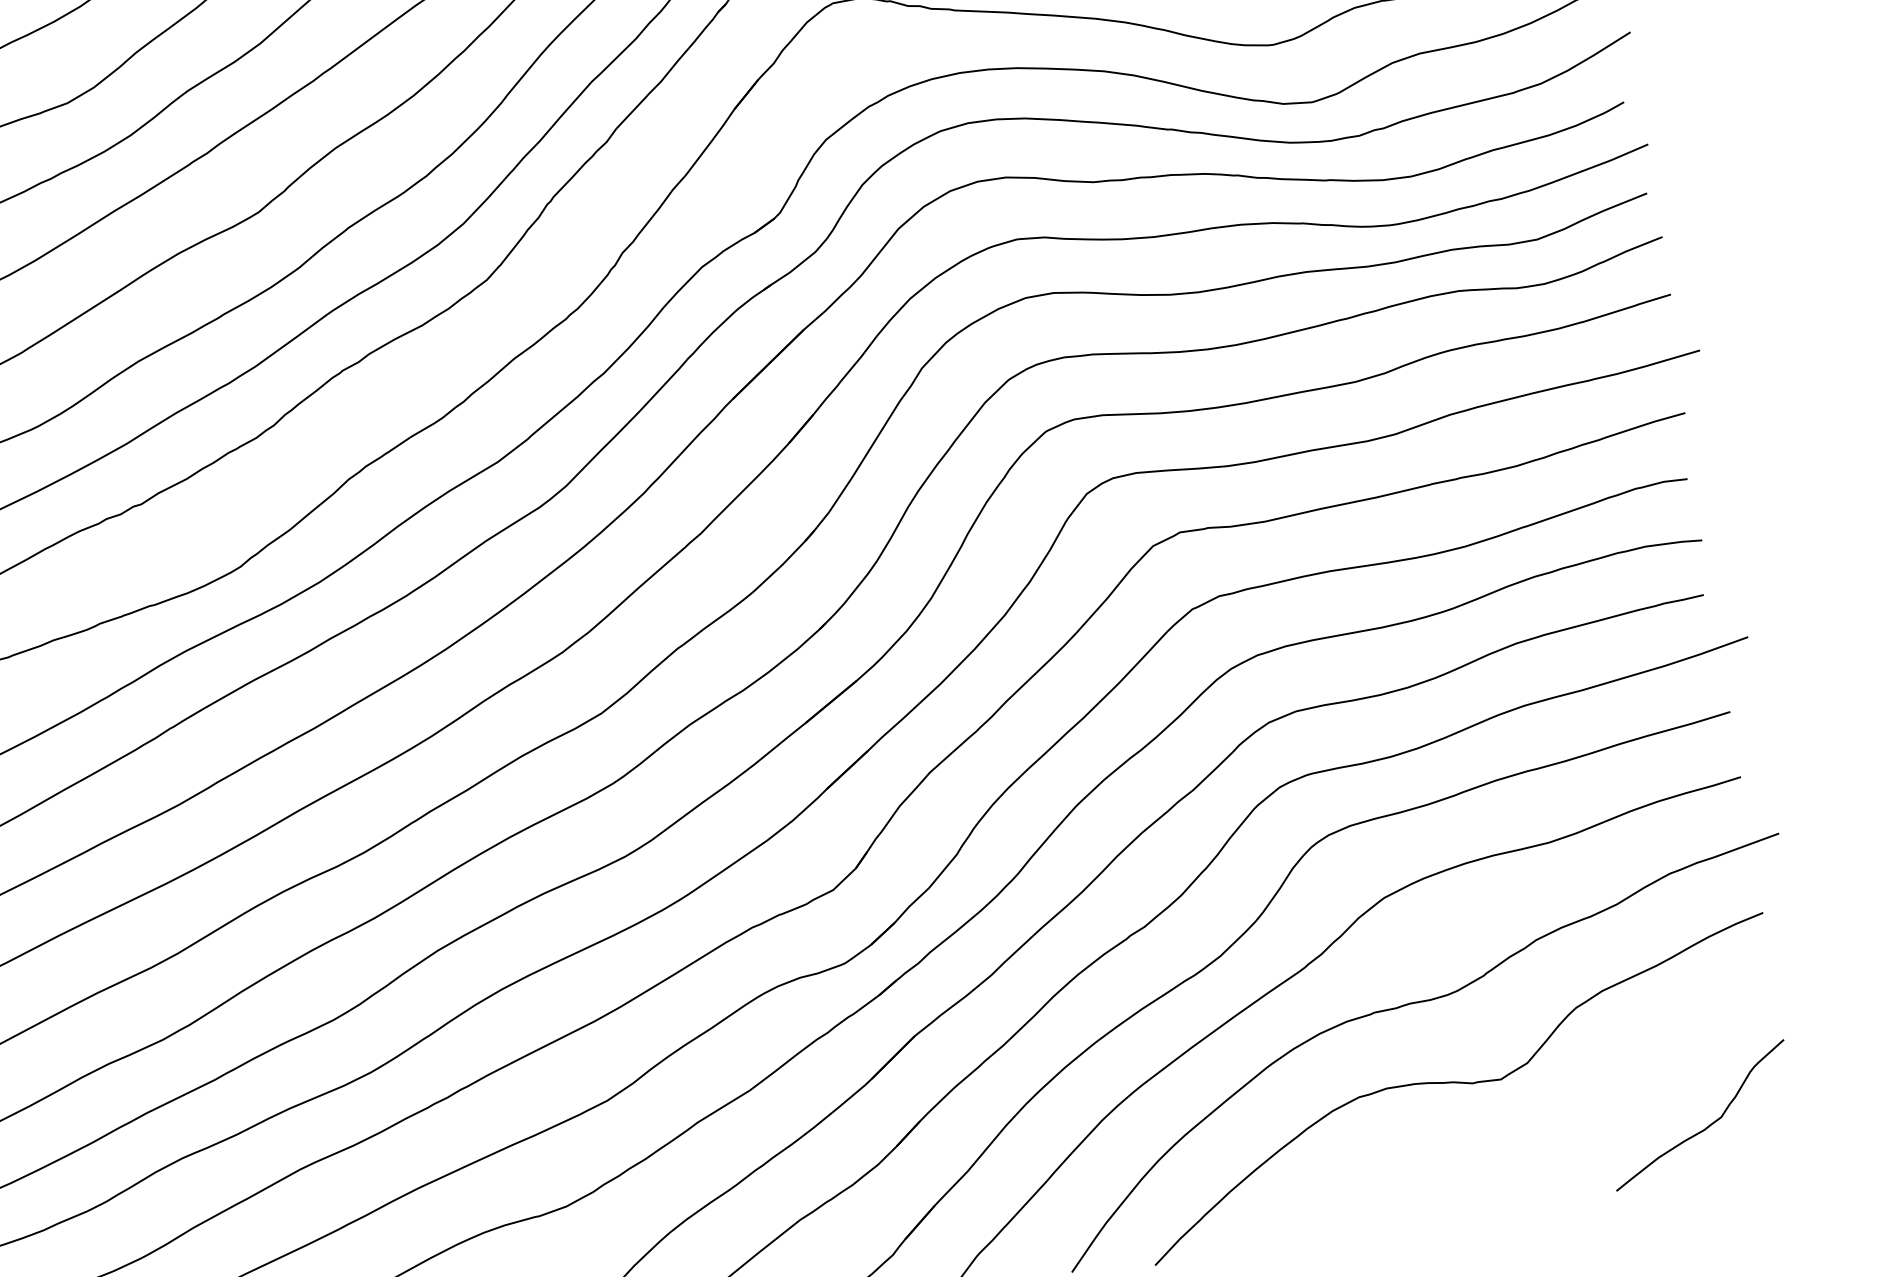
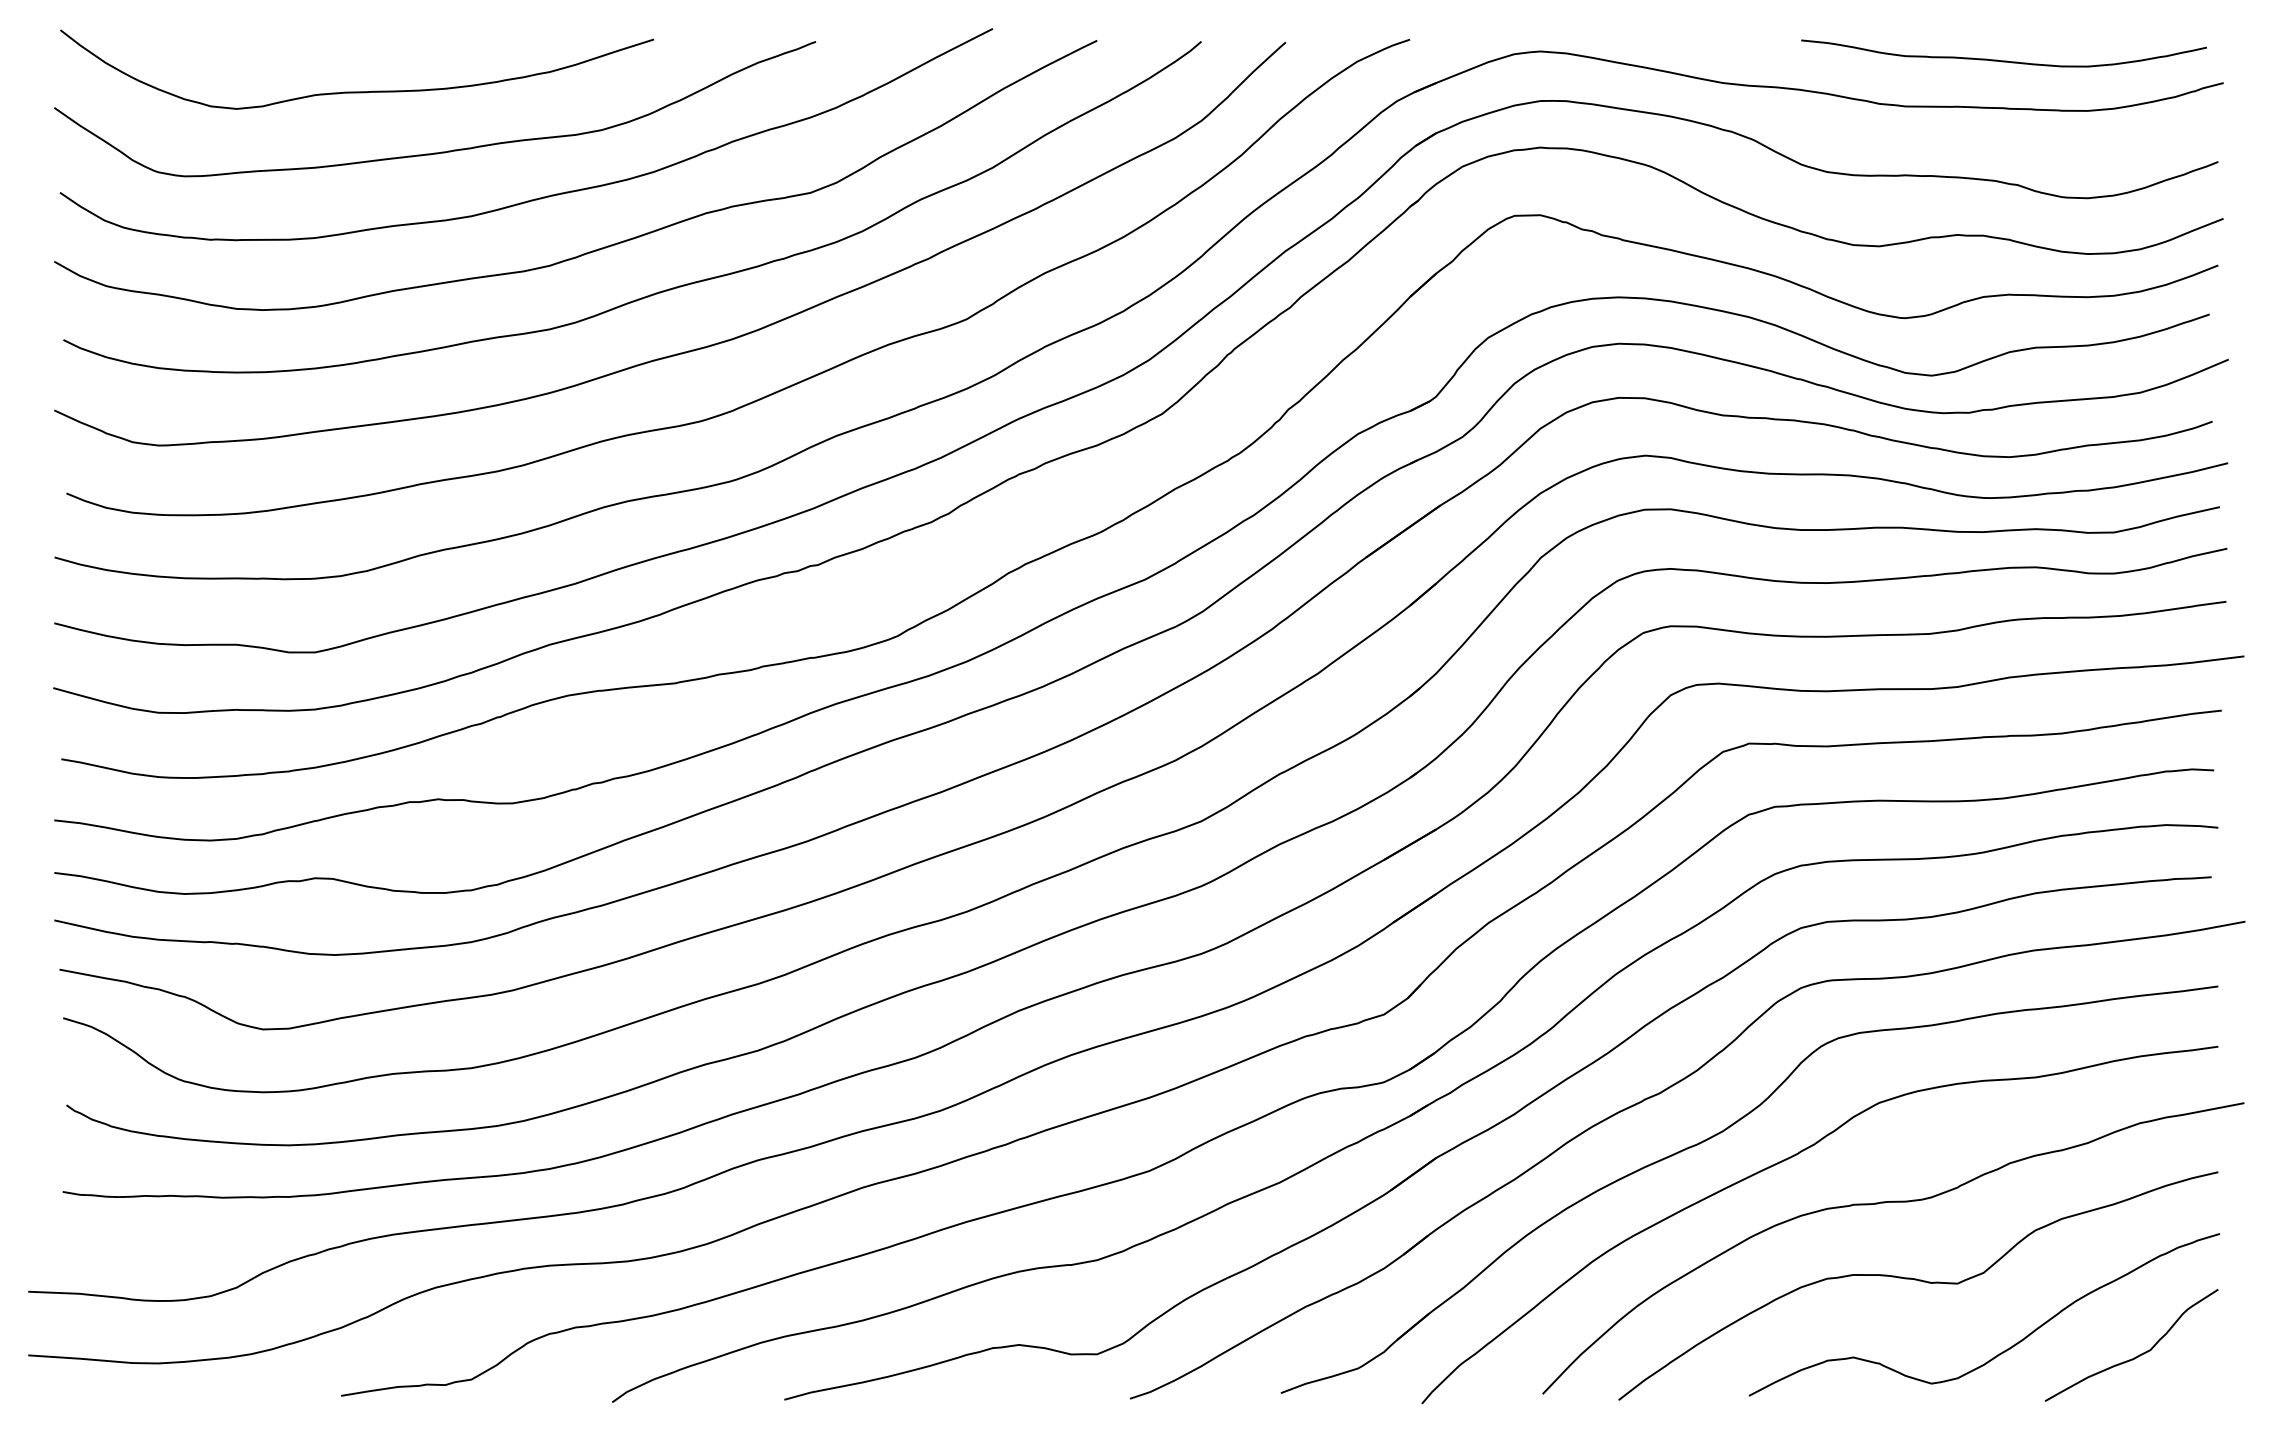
curve: (1566, 1140) -> (2007, 1348), added

